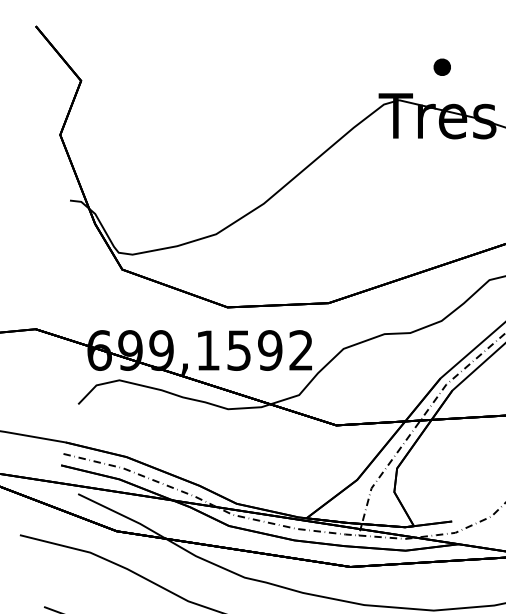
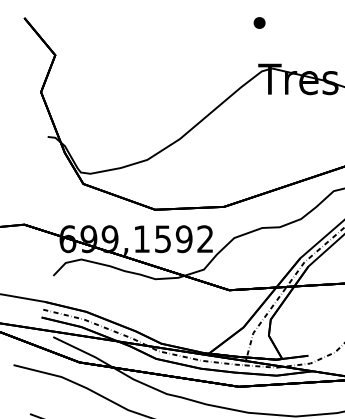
part: (442, 66) -> (259, 22), moved

